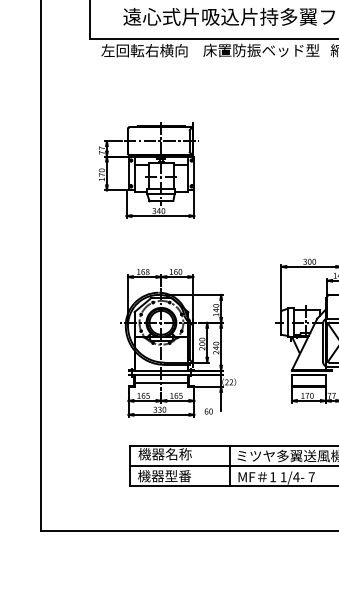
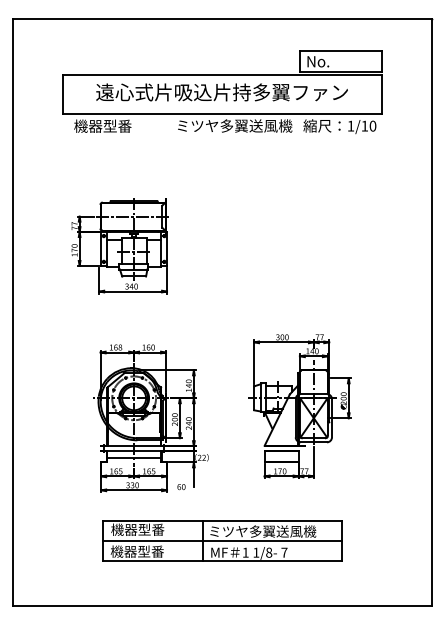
text: (144, 49) -> (117, 125), 左回転右横向 -> 機器型番
text: (261, 49) -> (234, 125), 床置防振ベッド型 -> ミツヤ多翼送風機
text: (178, 453) -> (151, 529), 機器名称 -> 機器型番
text: (295, 476) -> (268, 552), 1/4- -> 1/8-

